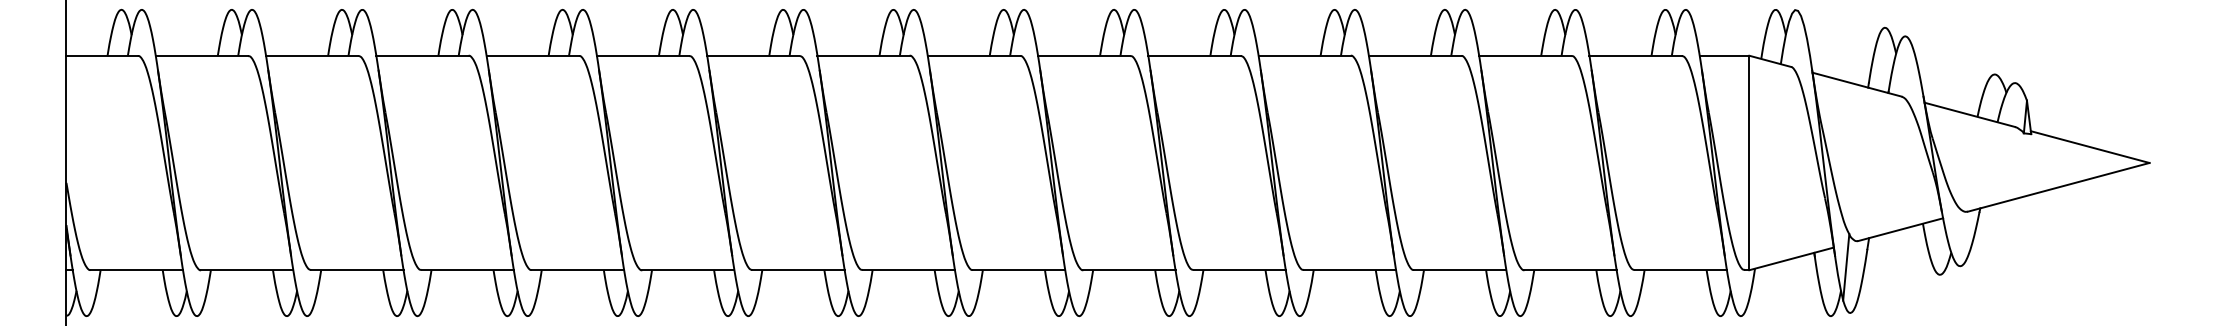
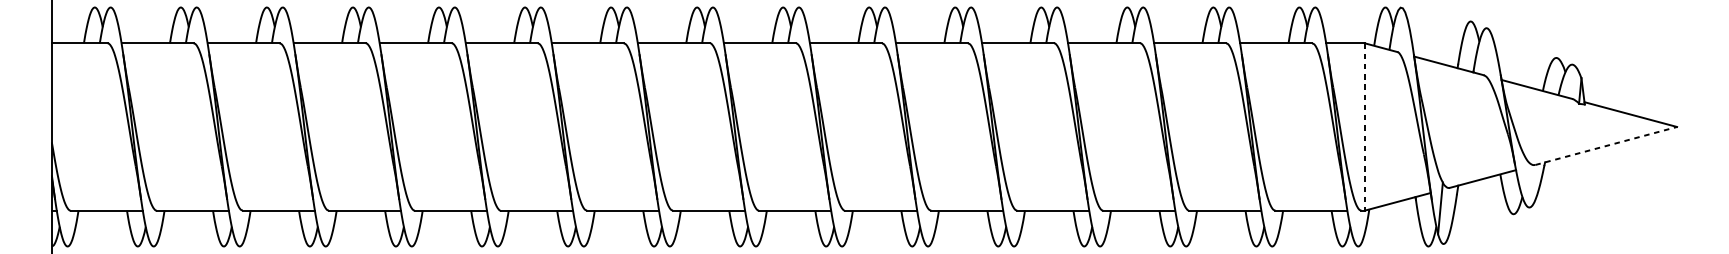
line: (1749, 163) -> (1364, 127), solid -> dashed
line: (2059, 187) -> (1606, 146), solid -> dashed

